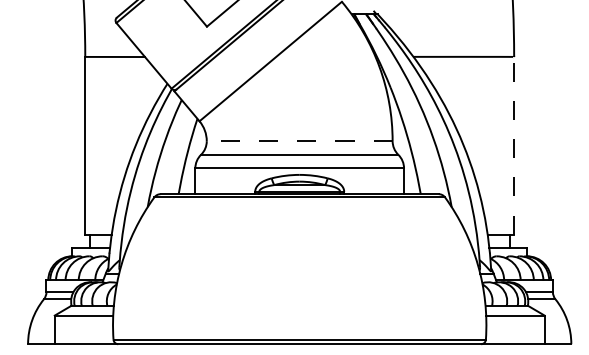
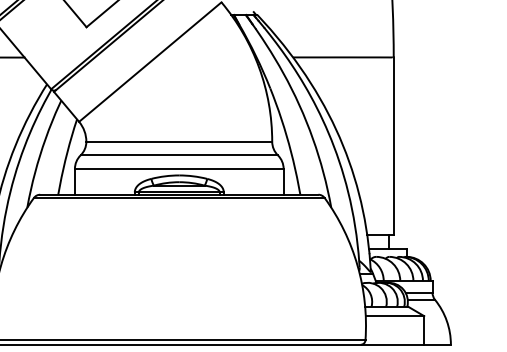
line: (299, 141) -> (179, 142), dashed -> solid
line: (514, 145) -> (394, 146), dashed -> solid

